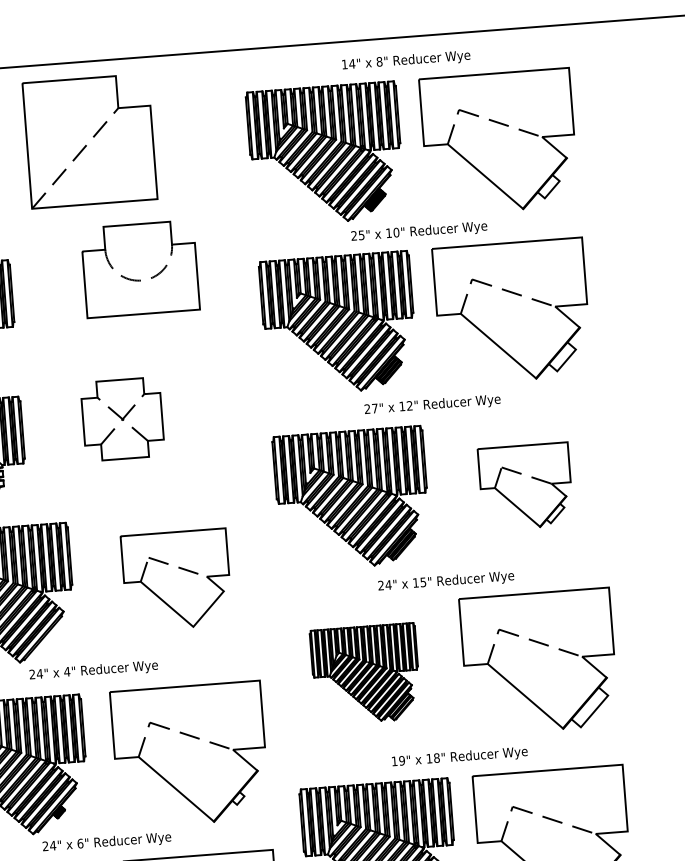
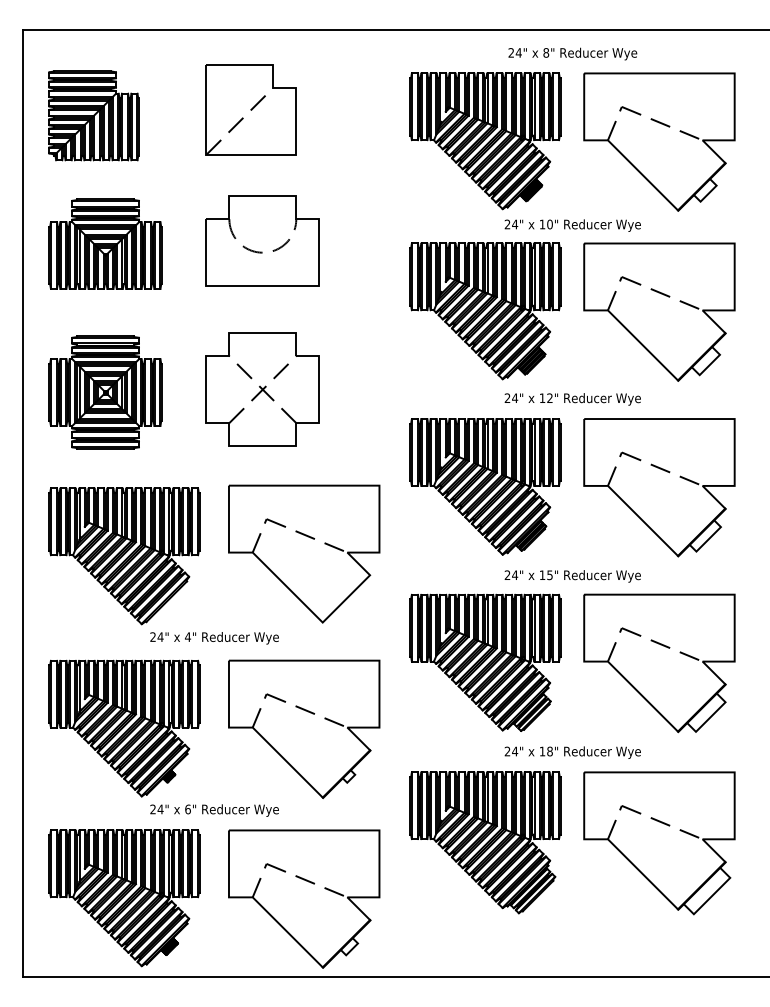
text: (343, 64) -> (510, 52), 14" -> 24"
part: (89, 140) -> (250, 109), size x0.71
text: (362, 235) -> (515, 224), 25" -> 24"
part: (139, 268) -> (262, 240), moved
text: (375, 407) -> (515, 397), 27" -> 24"
part: (122, 419) -> (262, 389), size x1.43
part: (525, 486) -> (659, 487), size x1.67
part: (176, 579) -> (304, 553), size x1.43
part: (365, 674) -> (485, 662), size x1.43
text: (398, 761) -> (511, 751), 19" -> 24"

